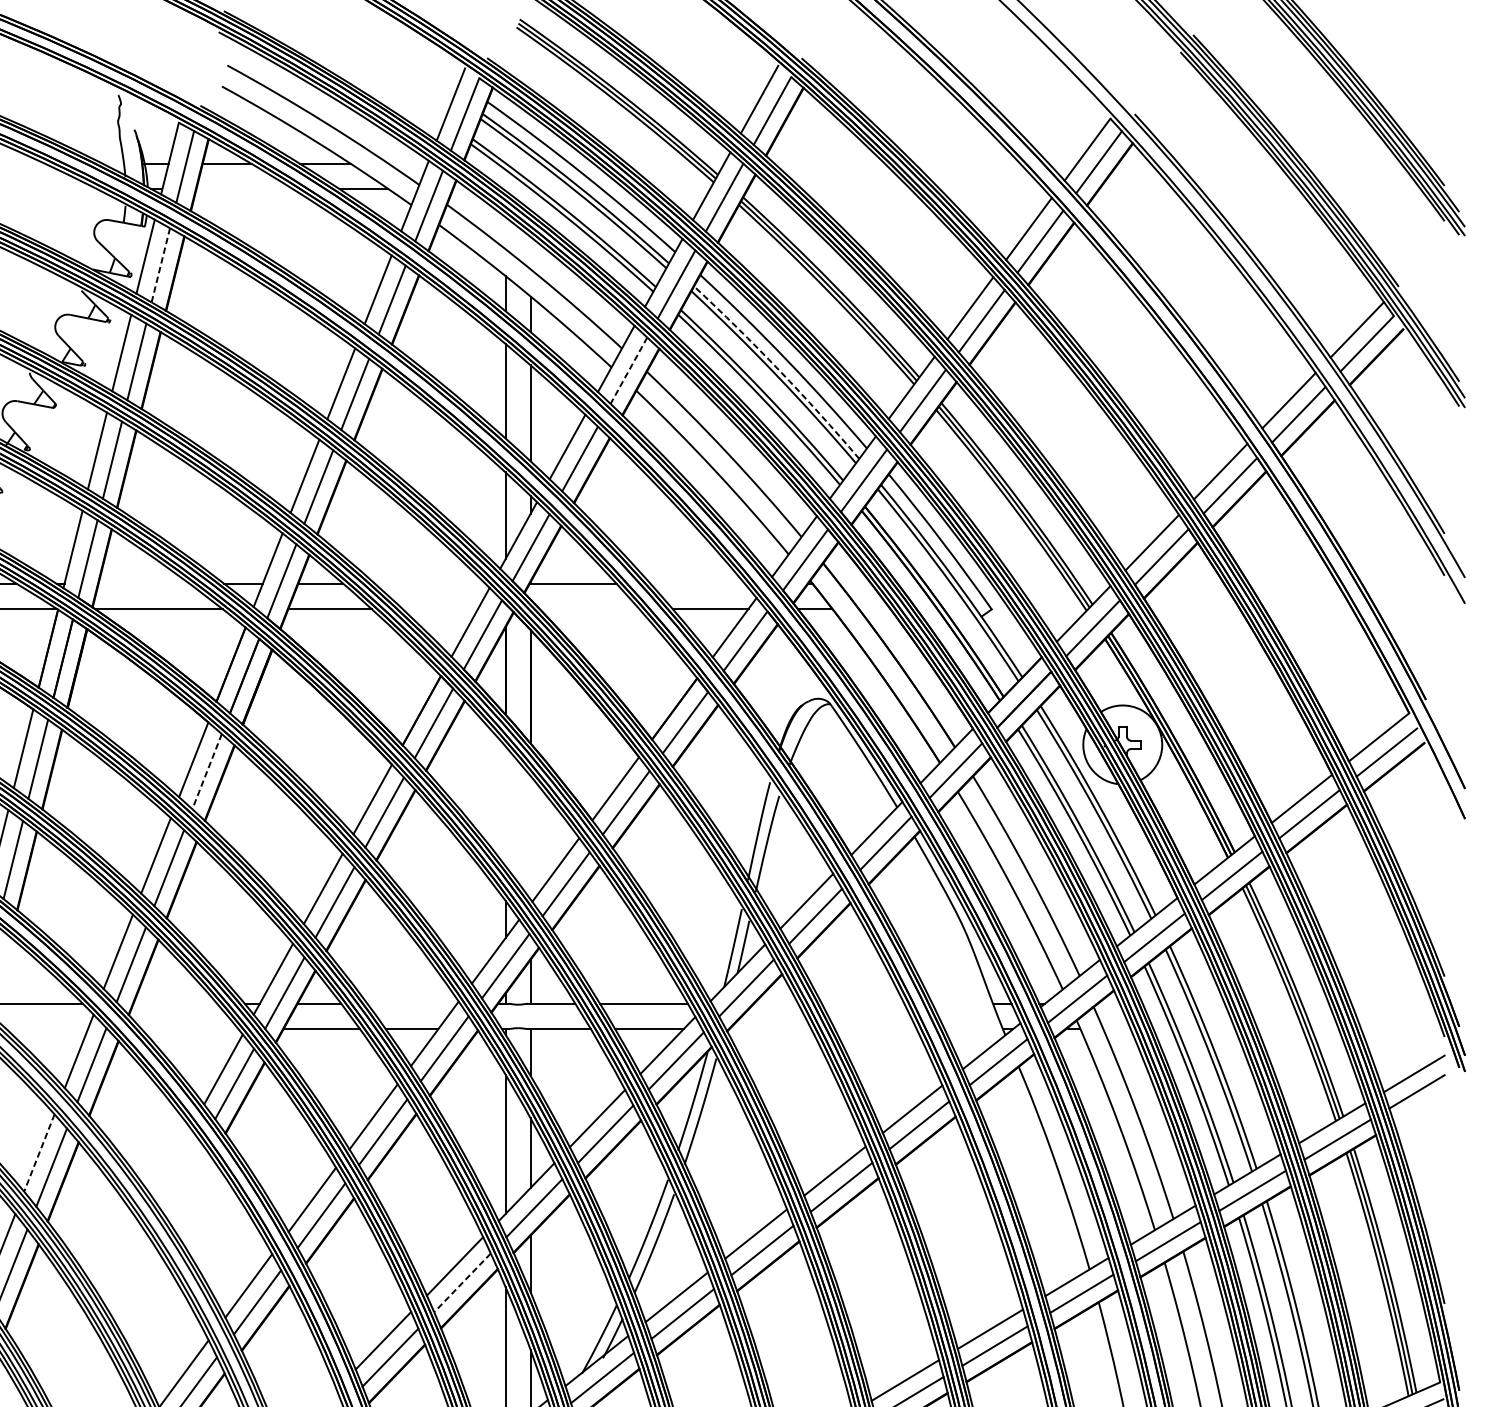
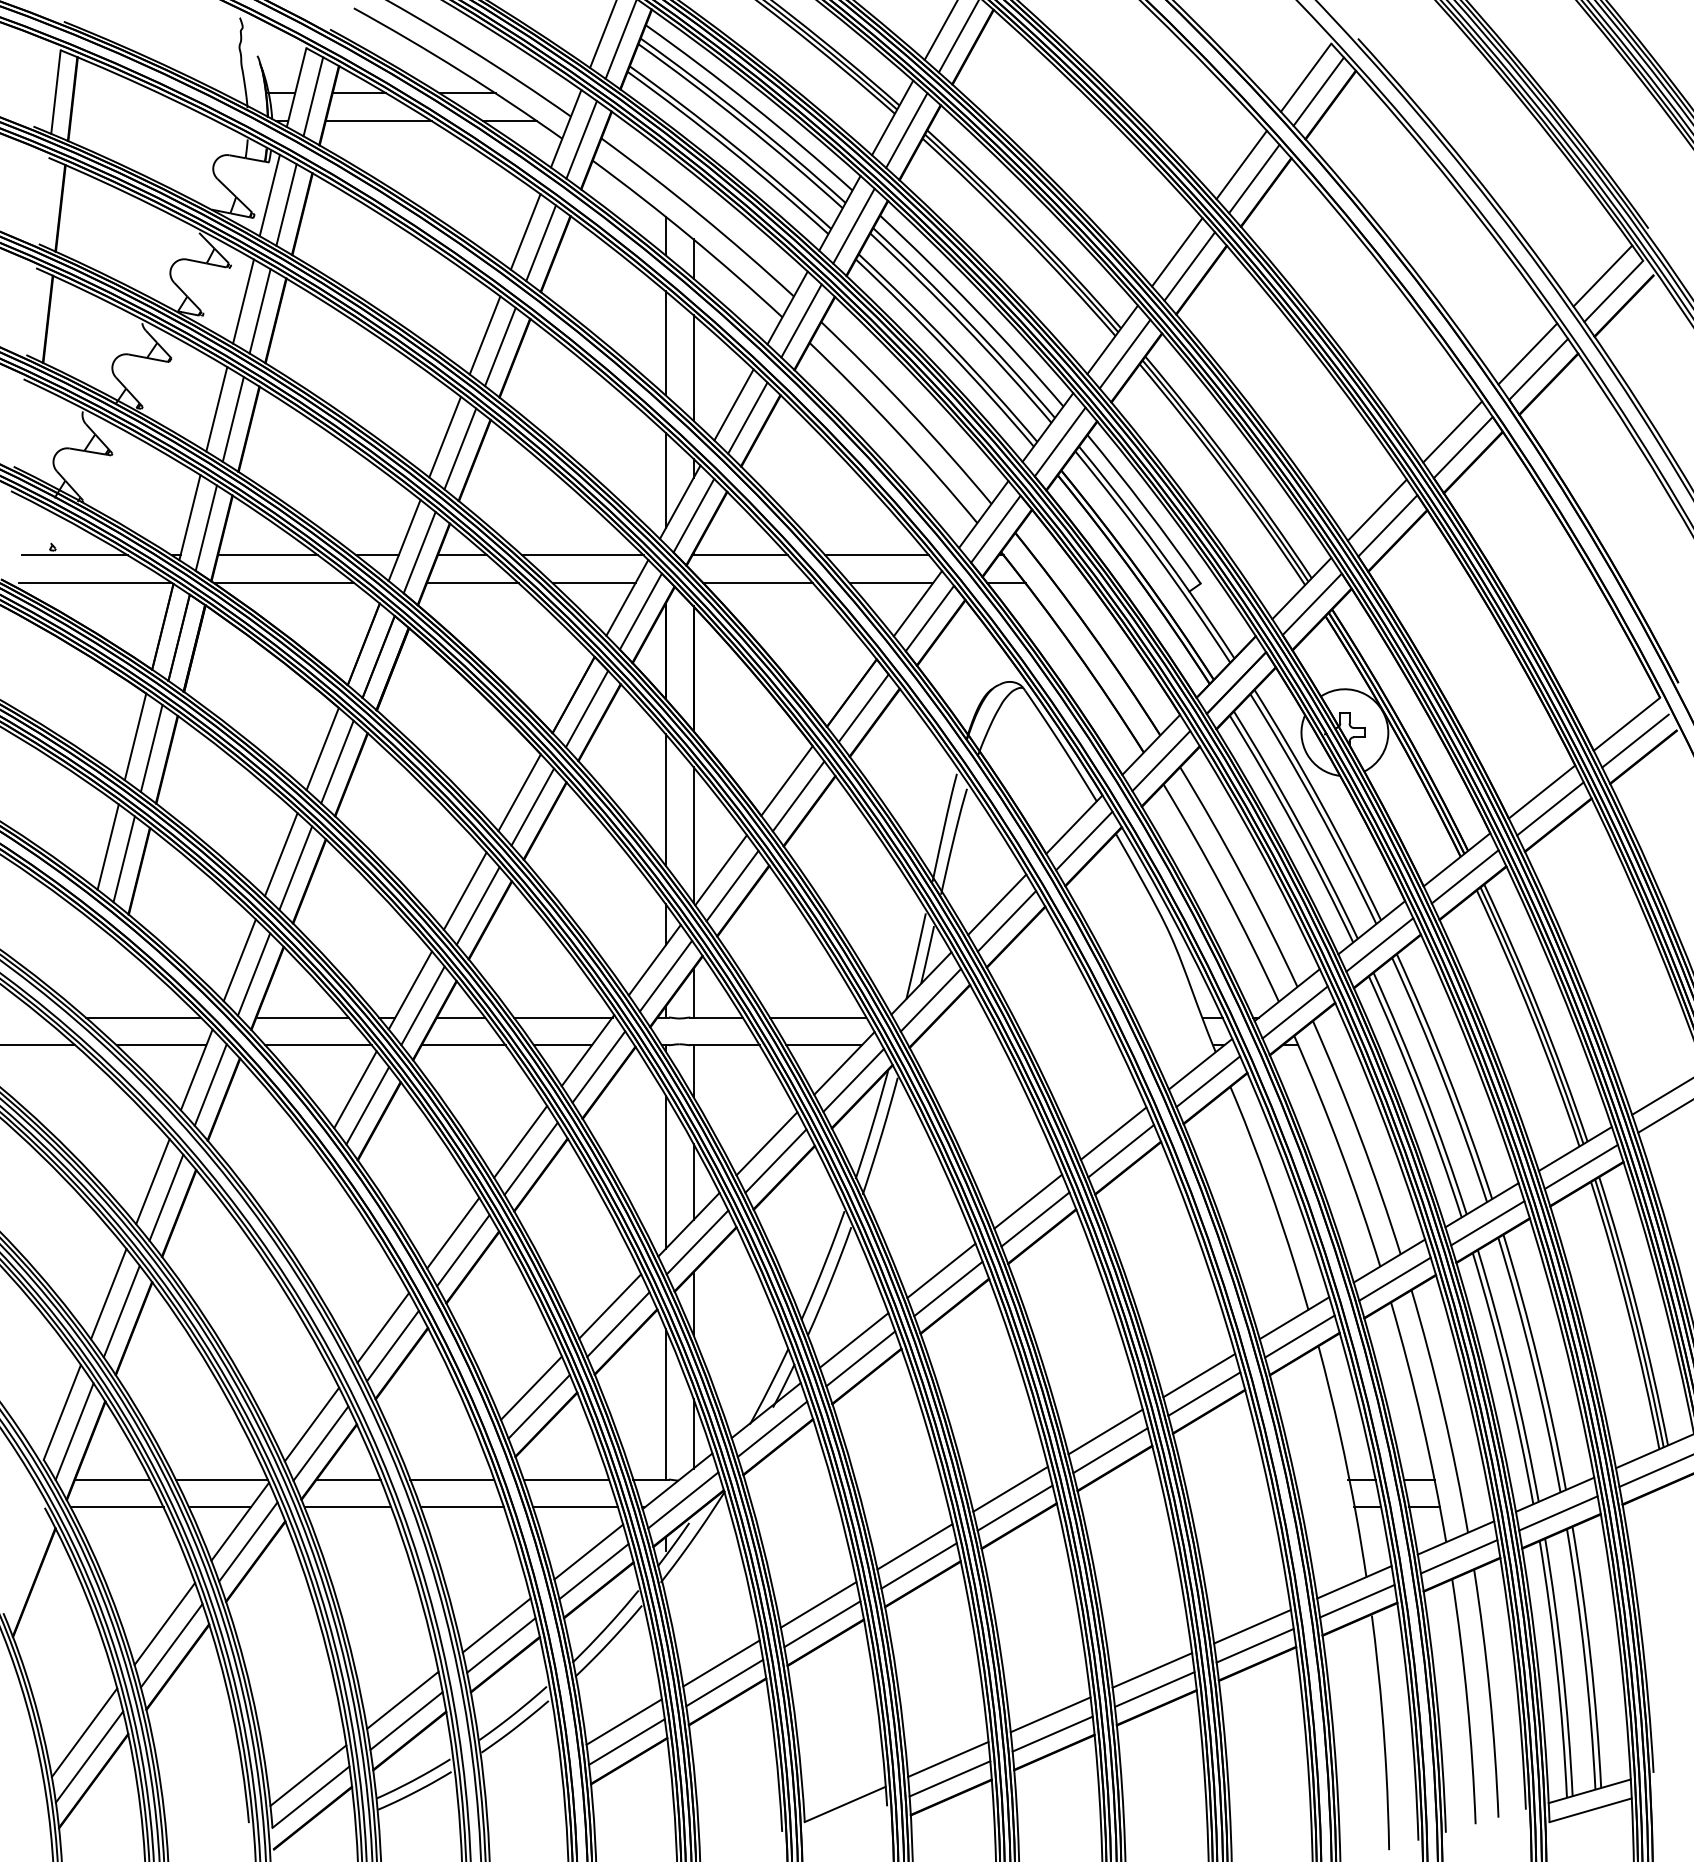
line: (244, 189) -> (378, 121), added
line: (160, 265) -> (286, 205), dashed -> solid
line: (628, 370) -> (801, 320), dashed -> solid
arc: (778, 370) -> (966, 320), dashed -> solid
line: (144, 583) -> (268, 555), added
line: (429, 583) -> (582, 555), added
line: (697, 583) -> (877, 555), added
line: (439, 609) -> (593, 583), added
line: (588, 609) -> (757, 583), added
line: (207, 772) -> (337, 762), dashed -> solid
line: (505, 805) -> (665, 799), added
line: (530, 837) -> (693, 834), added
line: (175, 1003) -> (302, 1017), added
line: (411, 1003) -> (562, 1017), added
line: (47, 1029) -> (161, 1045), added
line: (189, 1029) -> (318, 1045), added
line: (39, 1152) -> (152, 1181), dashed -> solid
line: (462, 1282) -> (618, 1324), dashed -> solid

